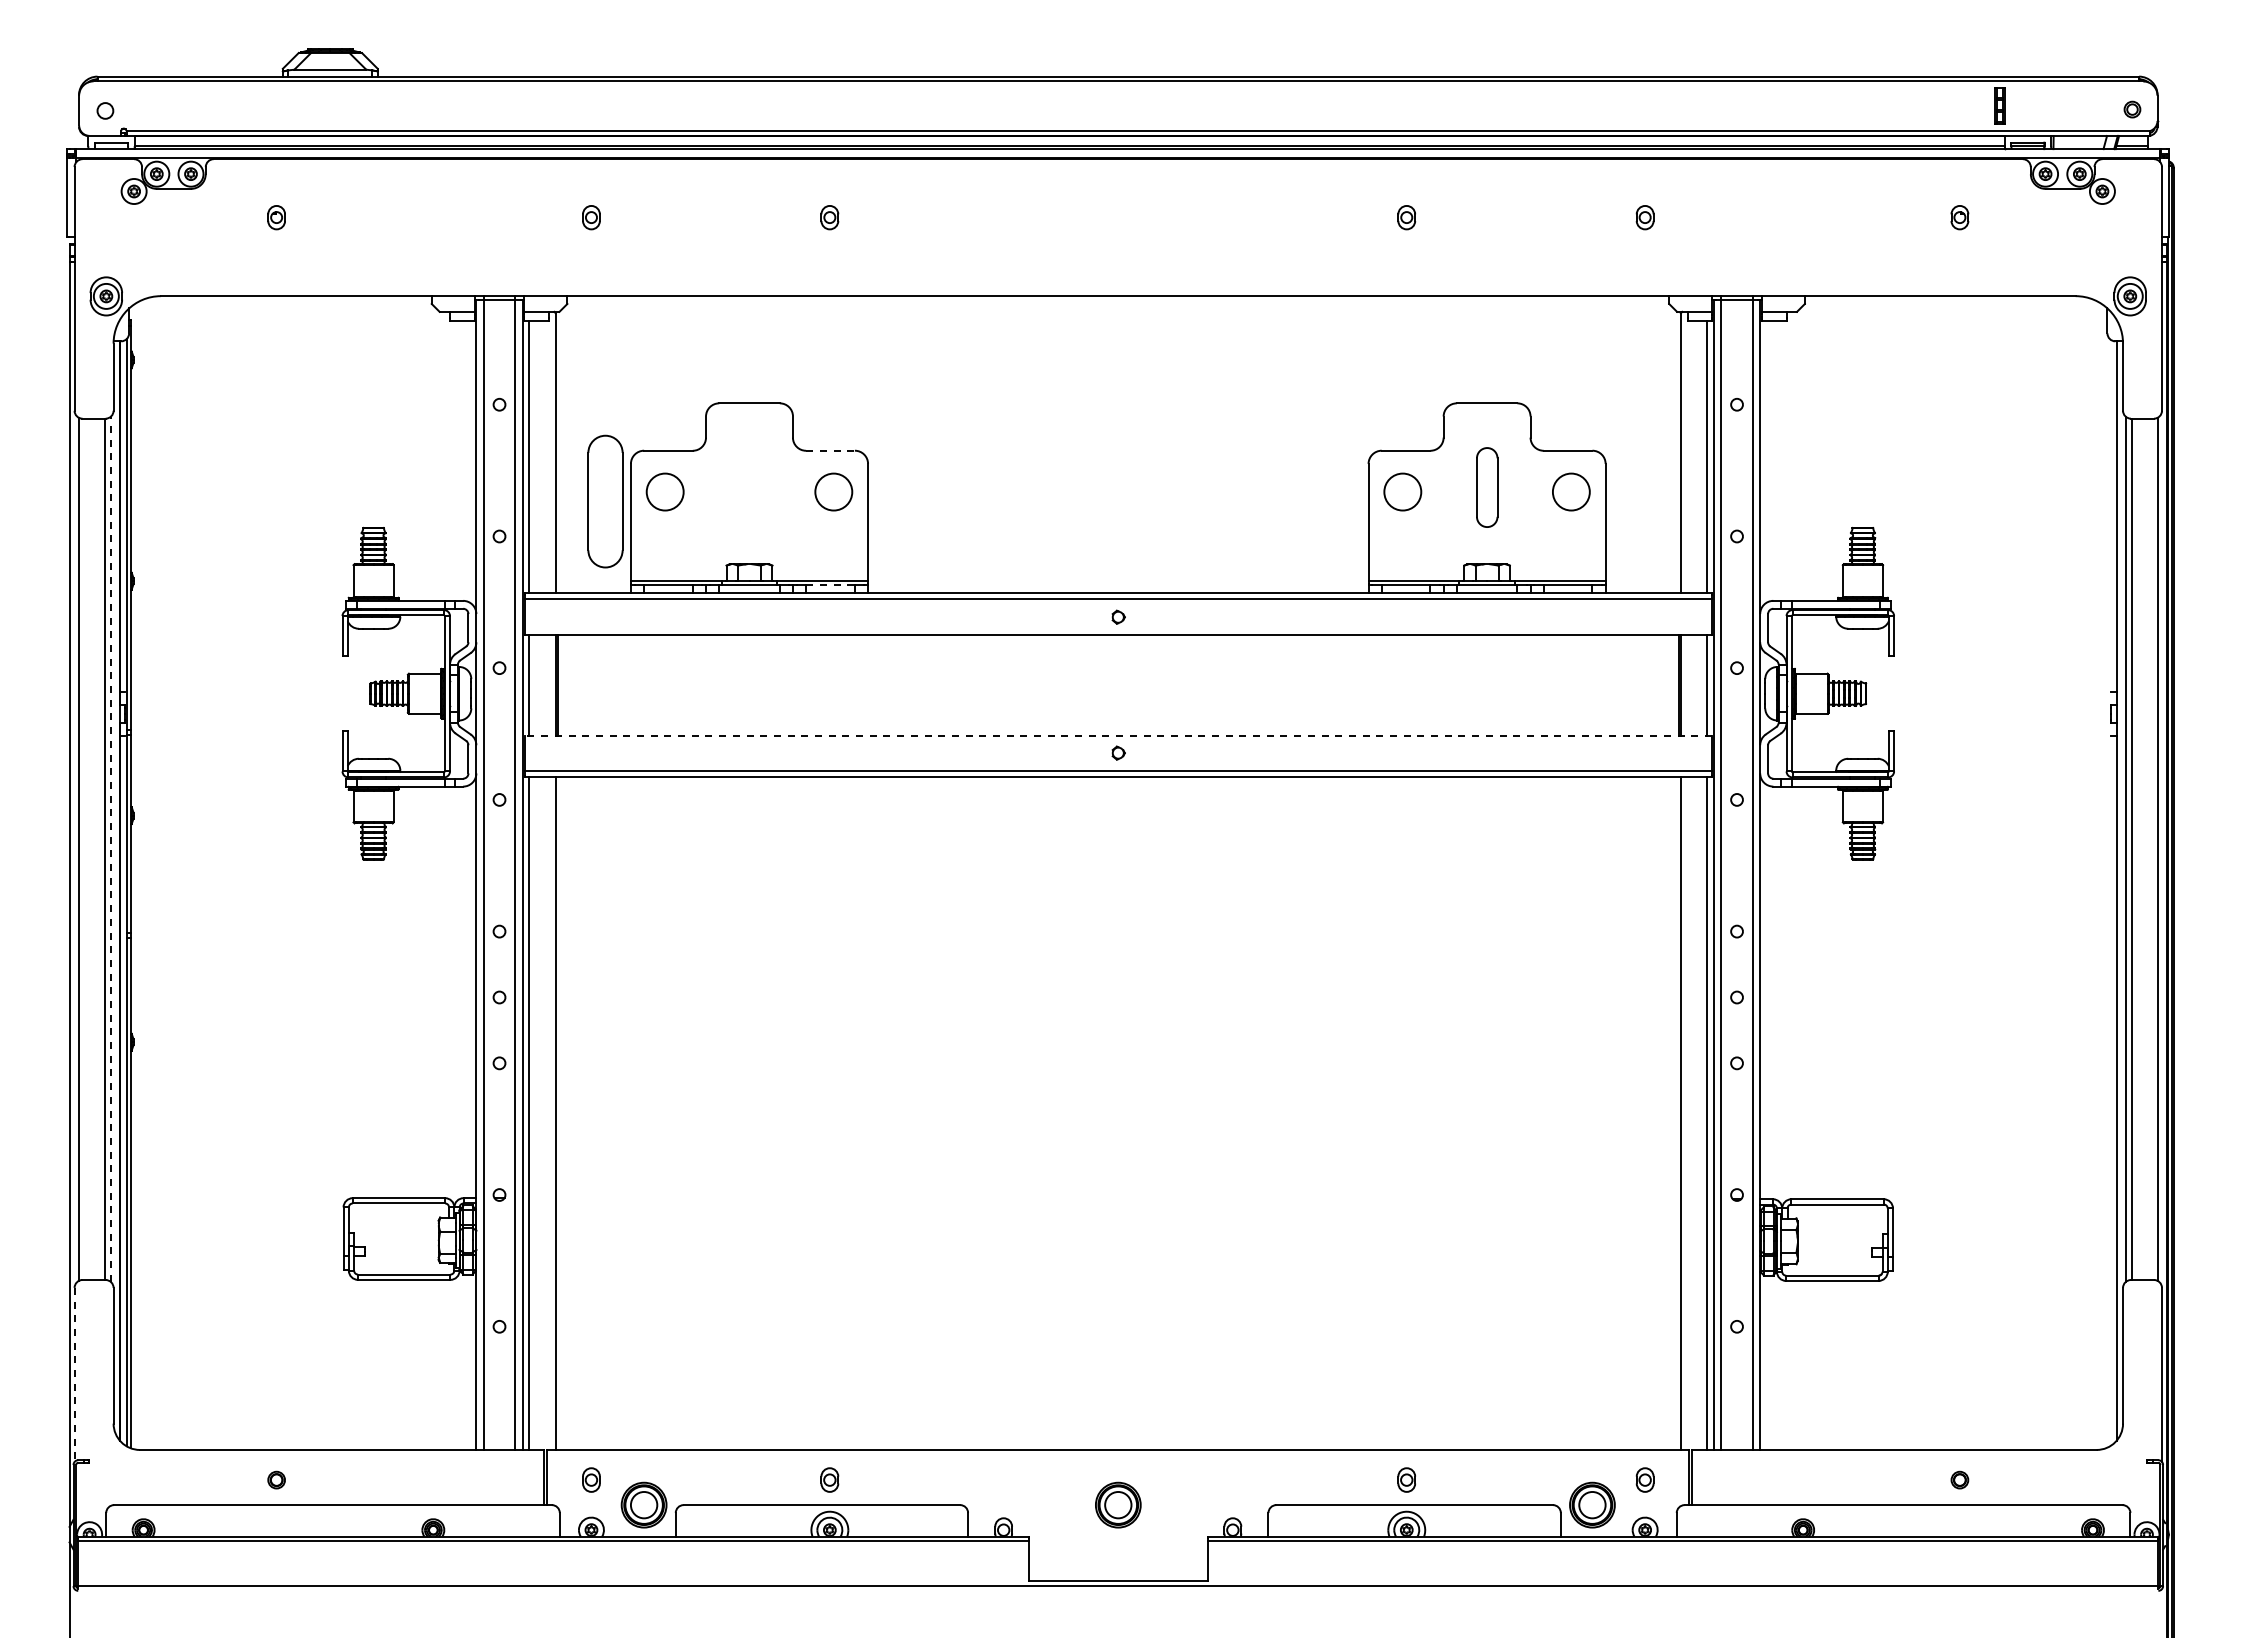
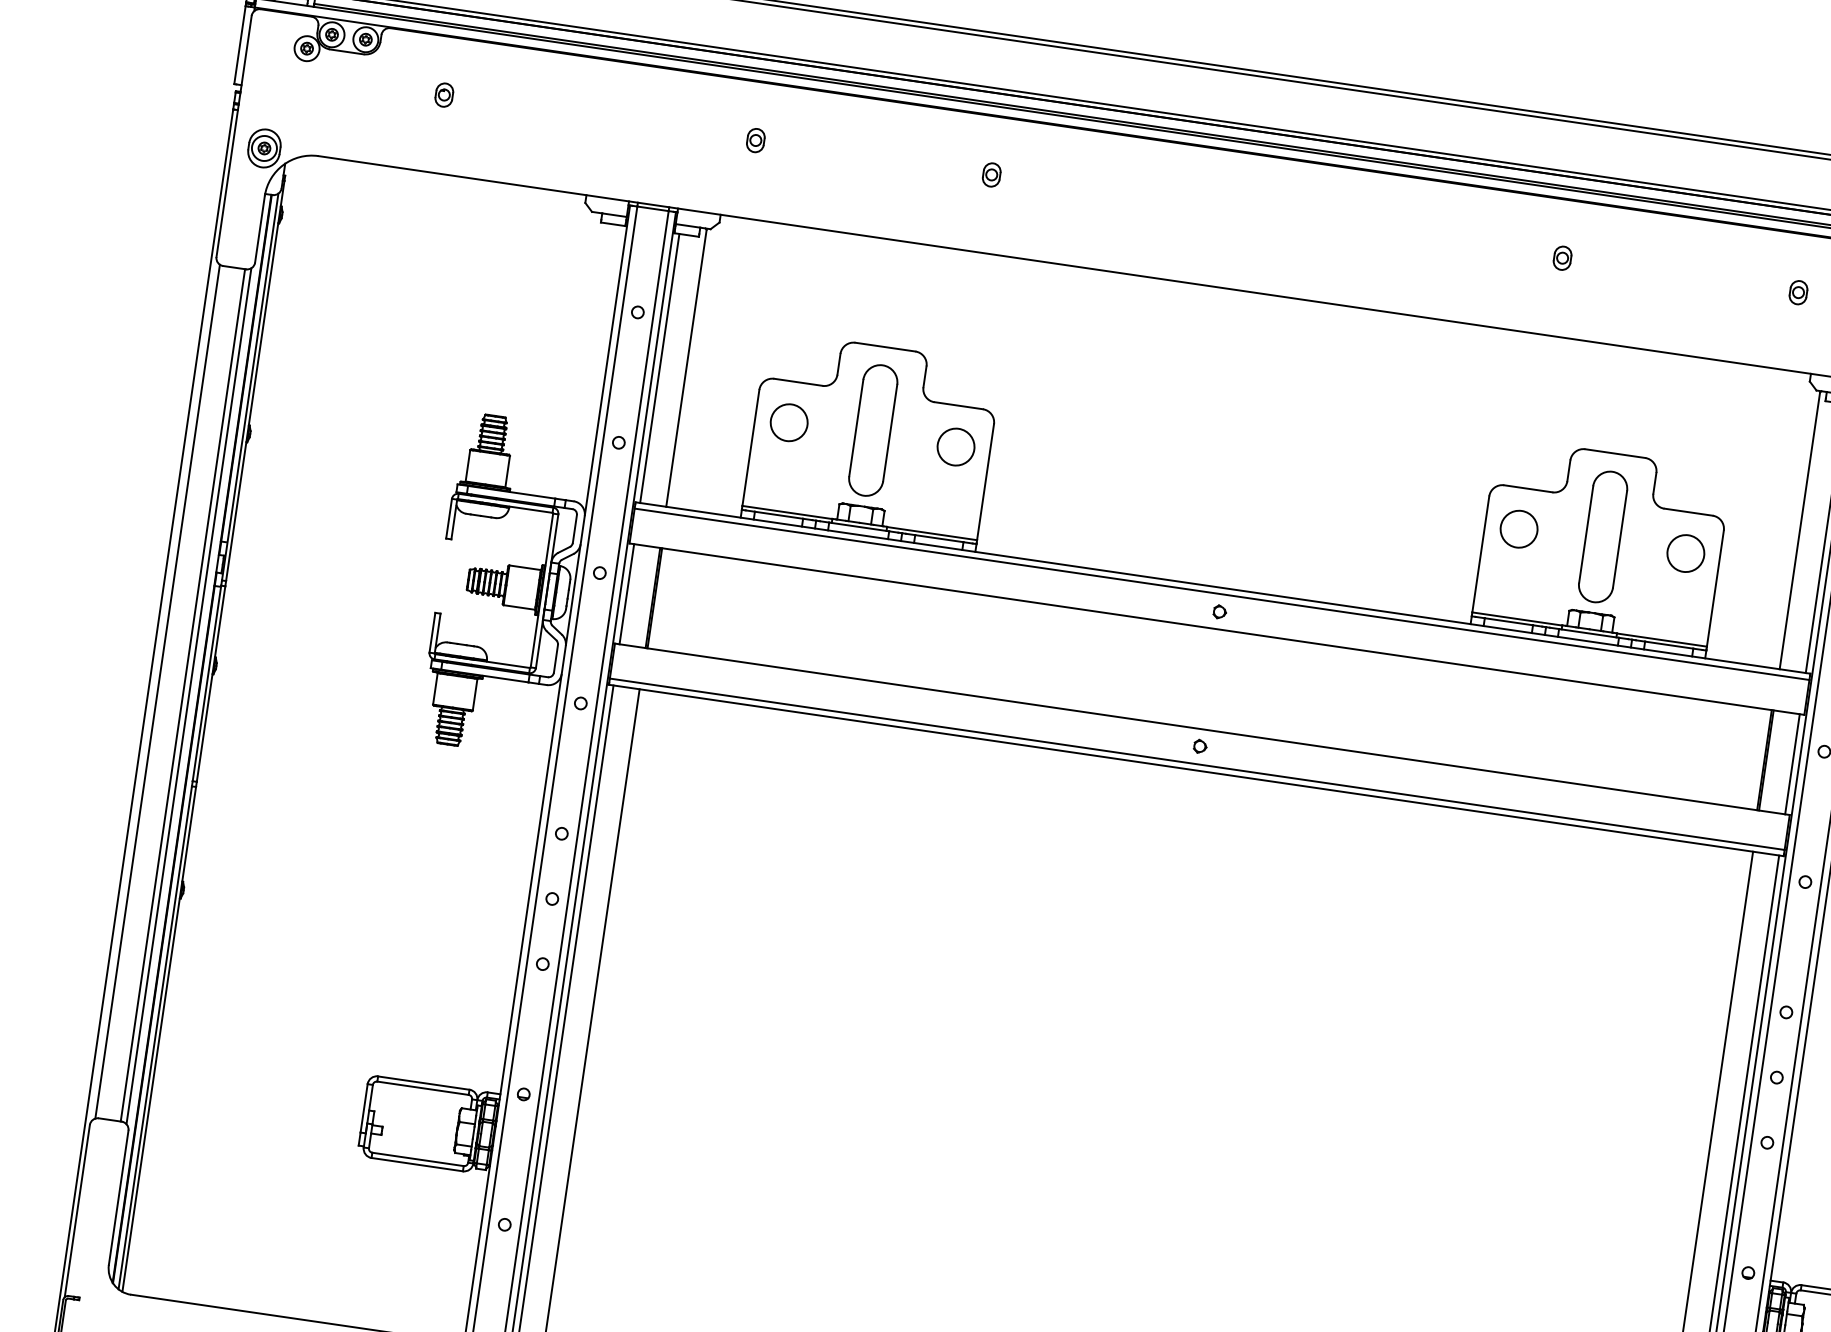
line: (831, 450) -> (959, 405), dashed -> solid
part: (1487, 487) -> (1603, 536), size x1.67
part: (605, 501) -> (873, 430), moved
line: (831, 585) -> (940, 539), dashed -> solid
line: (1118, 735) -> (1202, 729), dashed -> solid
line: (110, 848) -> (188, 695), dashed -> solid
line: (74, 1375) -> (77, 1211), dashed -> solid

